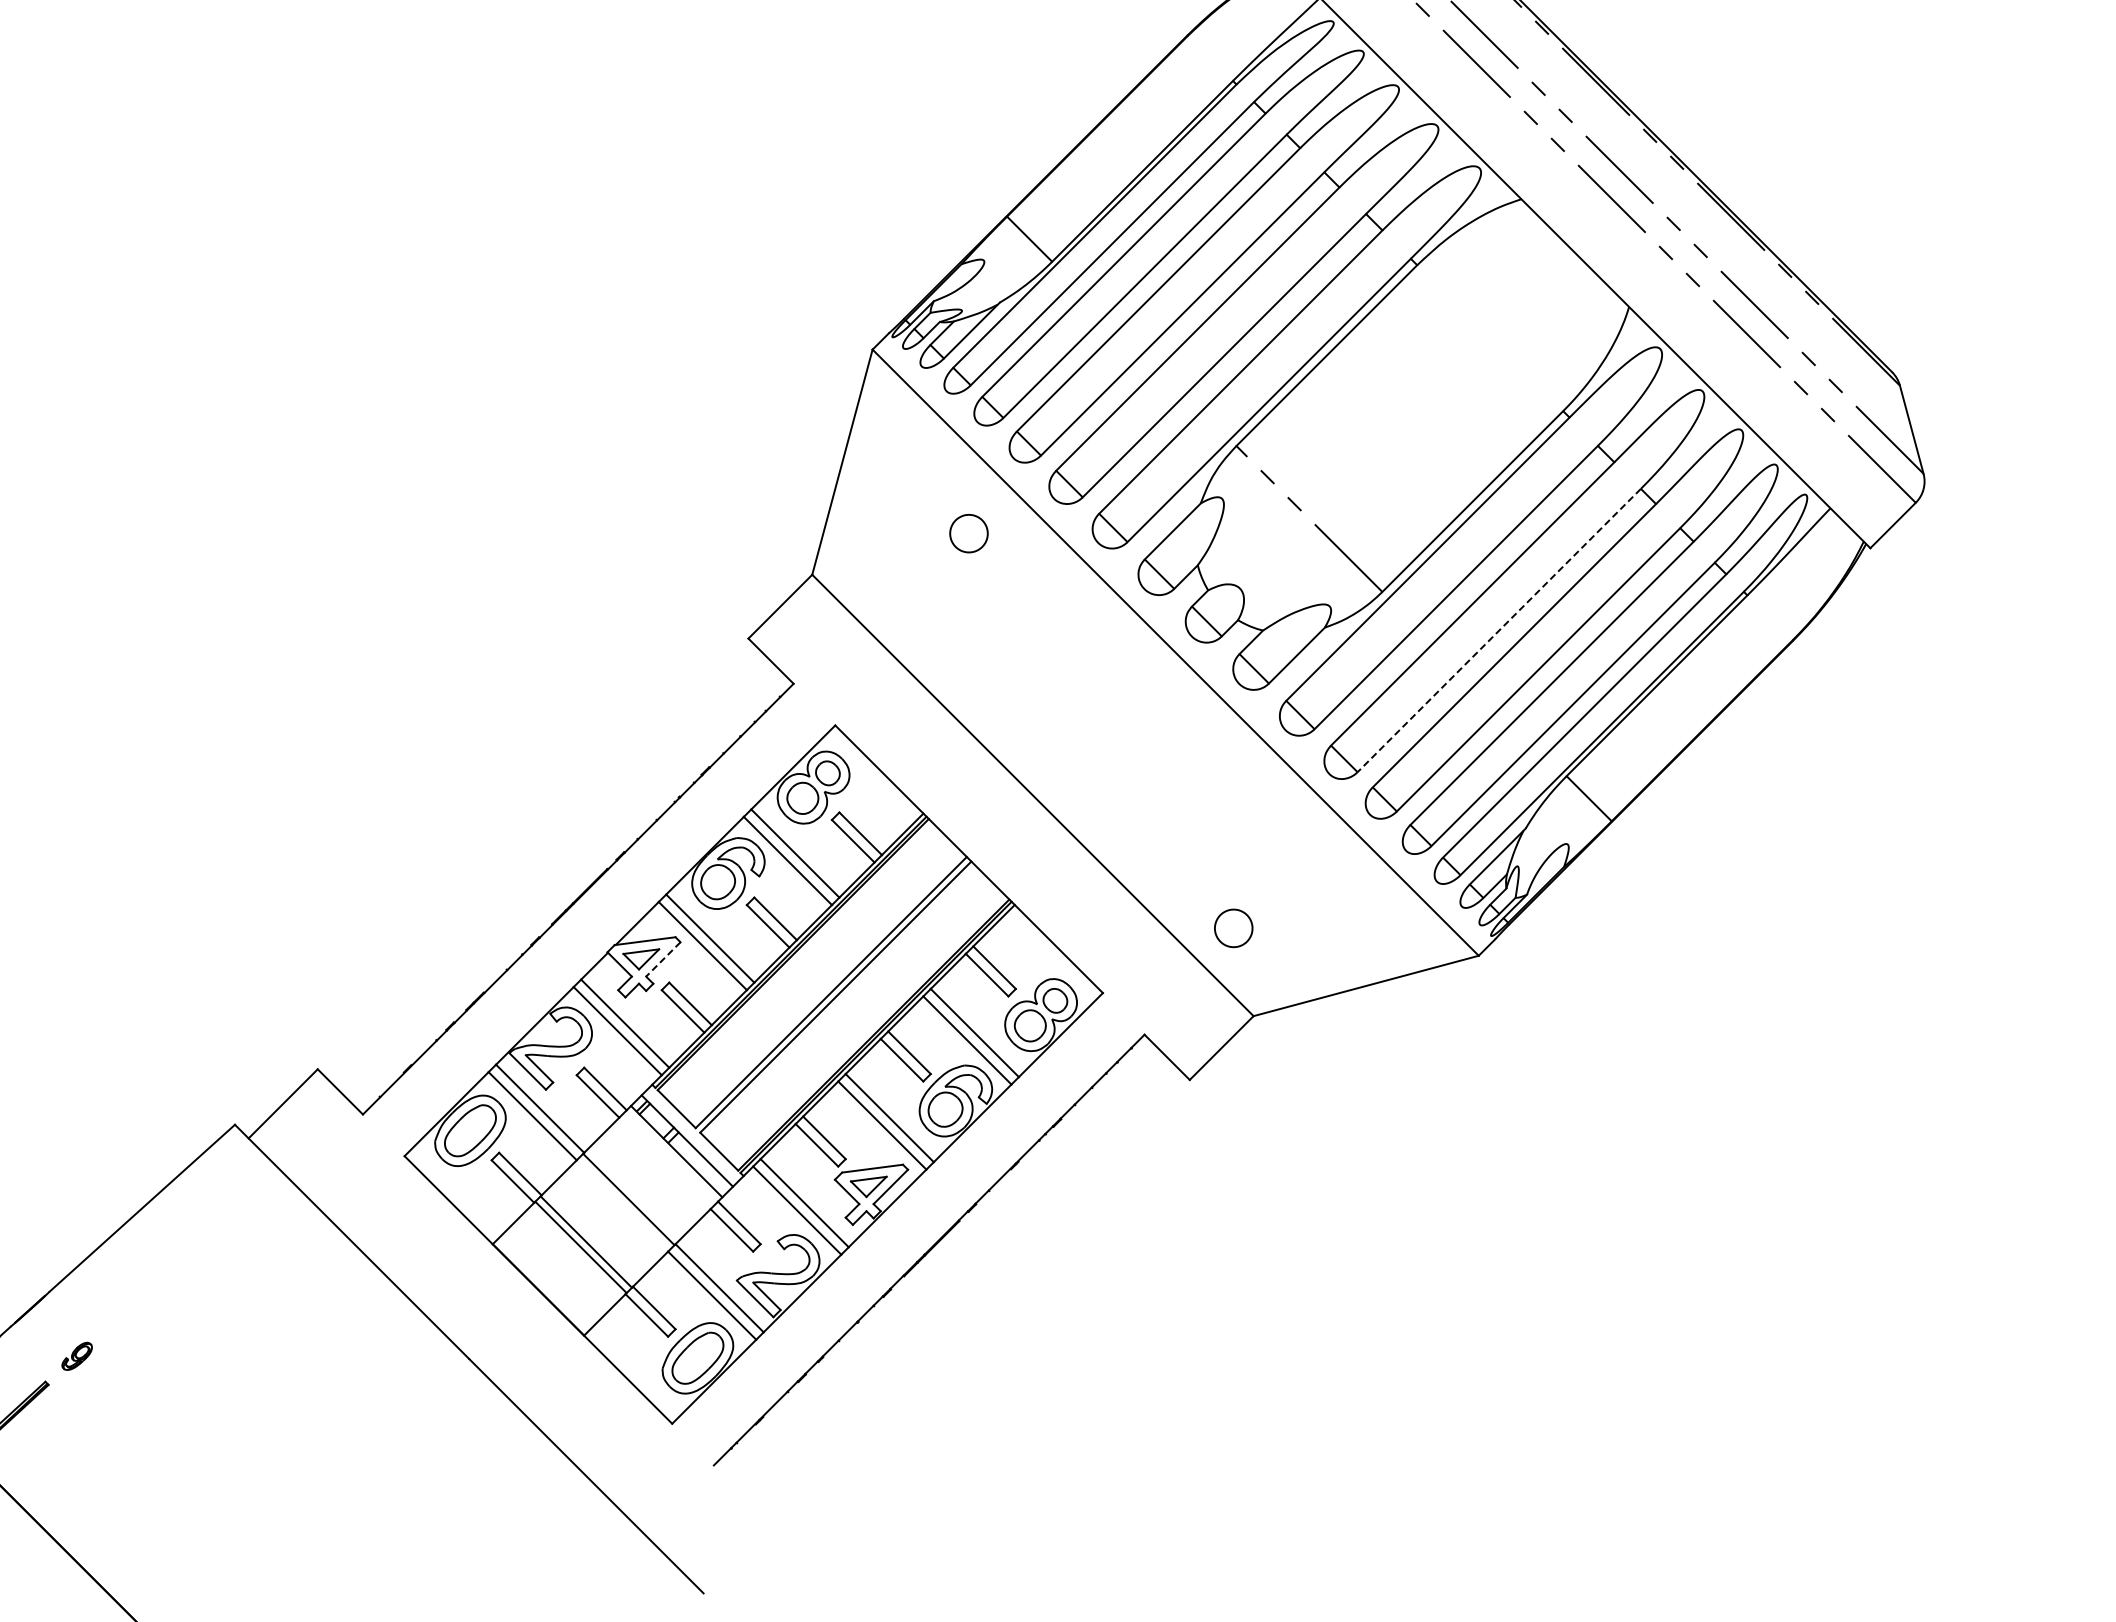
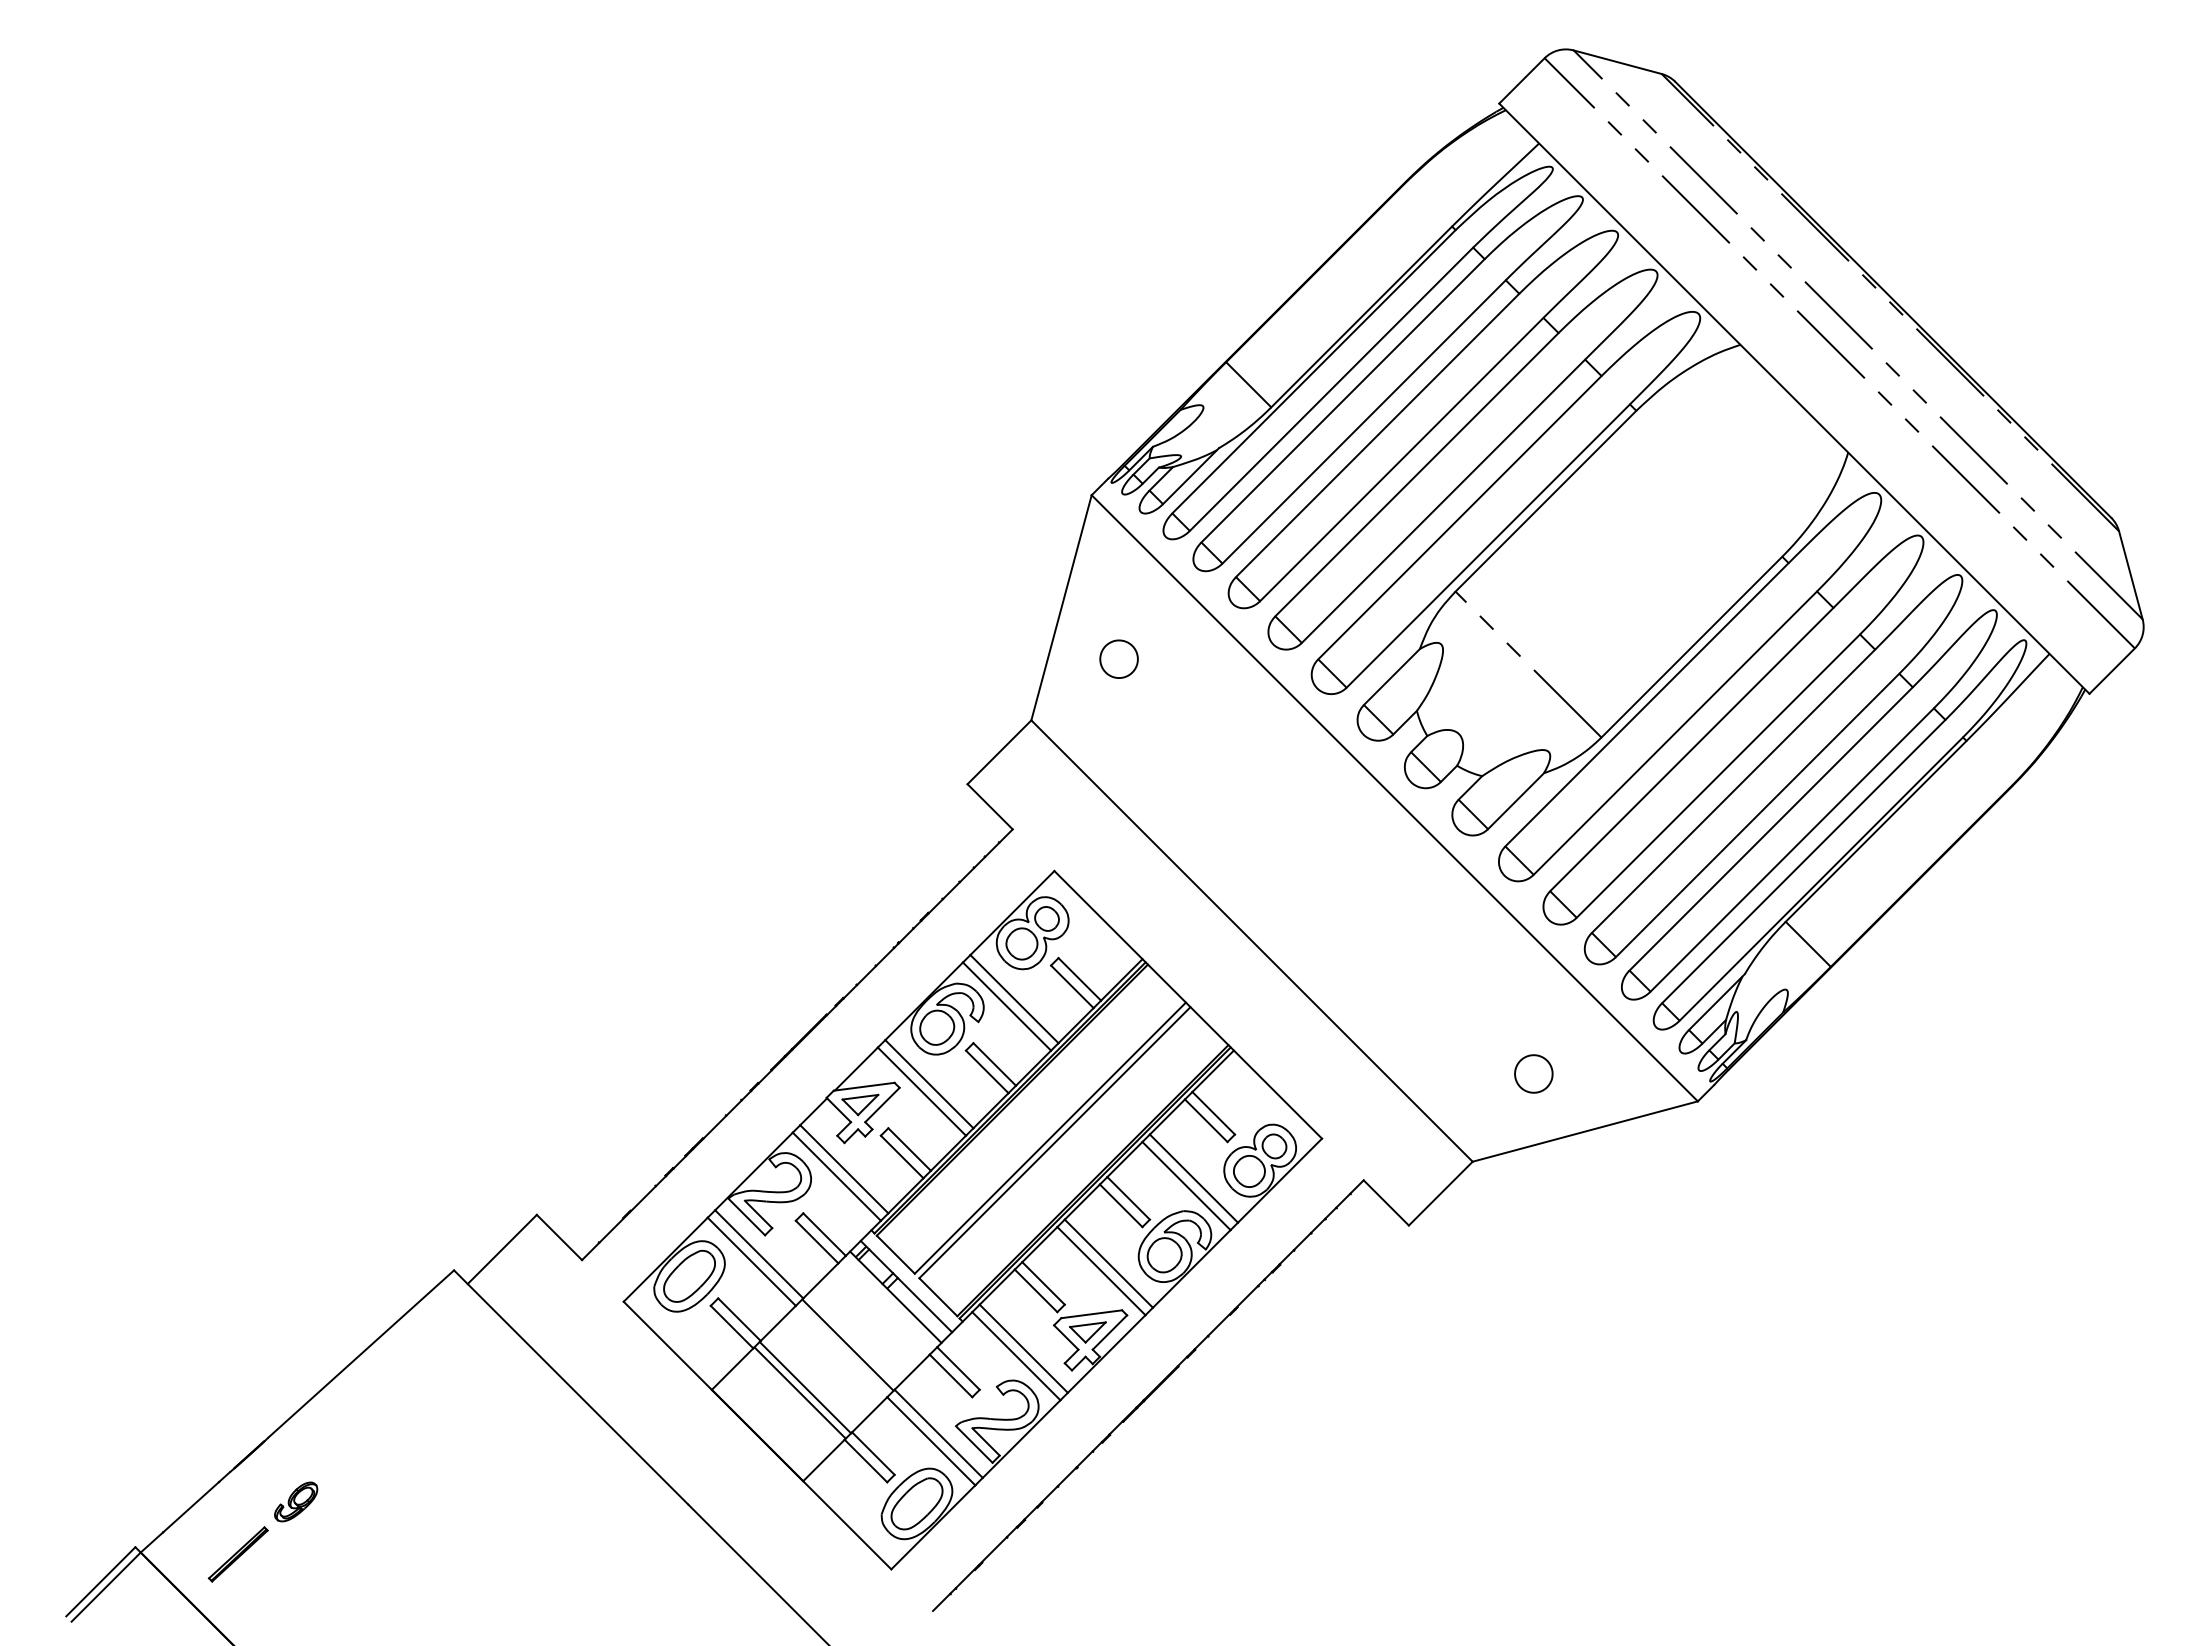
part: (968, 532) -> (1118, 658), moved
line: (1499, 630) -> (1718, 776), dashed -> solid
part: (1233, 927) -> (1533, 1073), moved
line: (663, 959) -> (882, 1105), dashed -> solid
part: (77, 1355) -> (296, 1501), size x1.43

